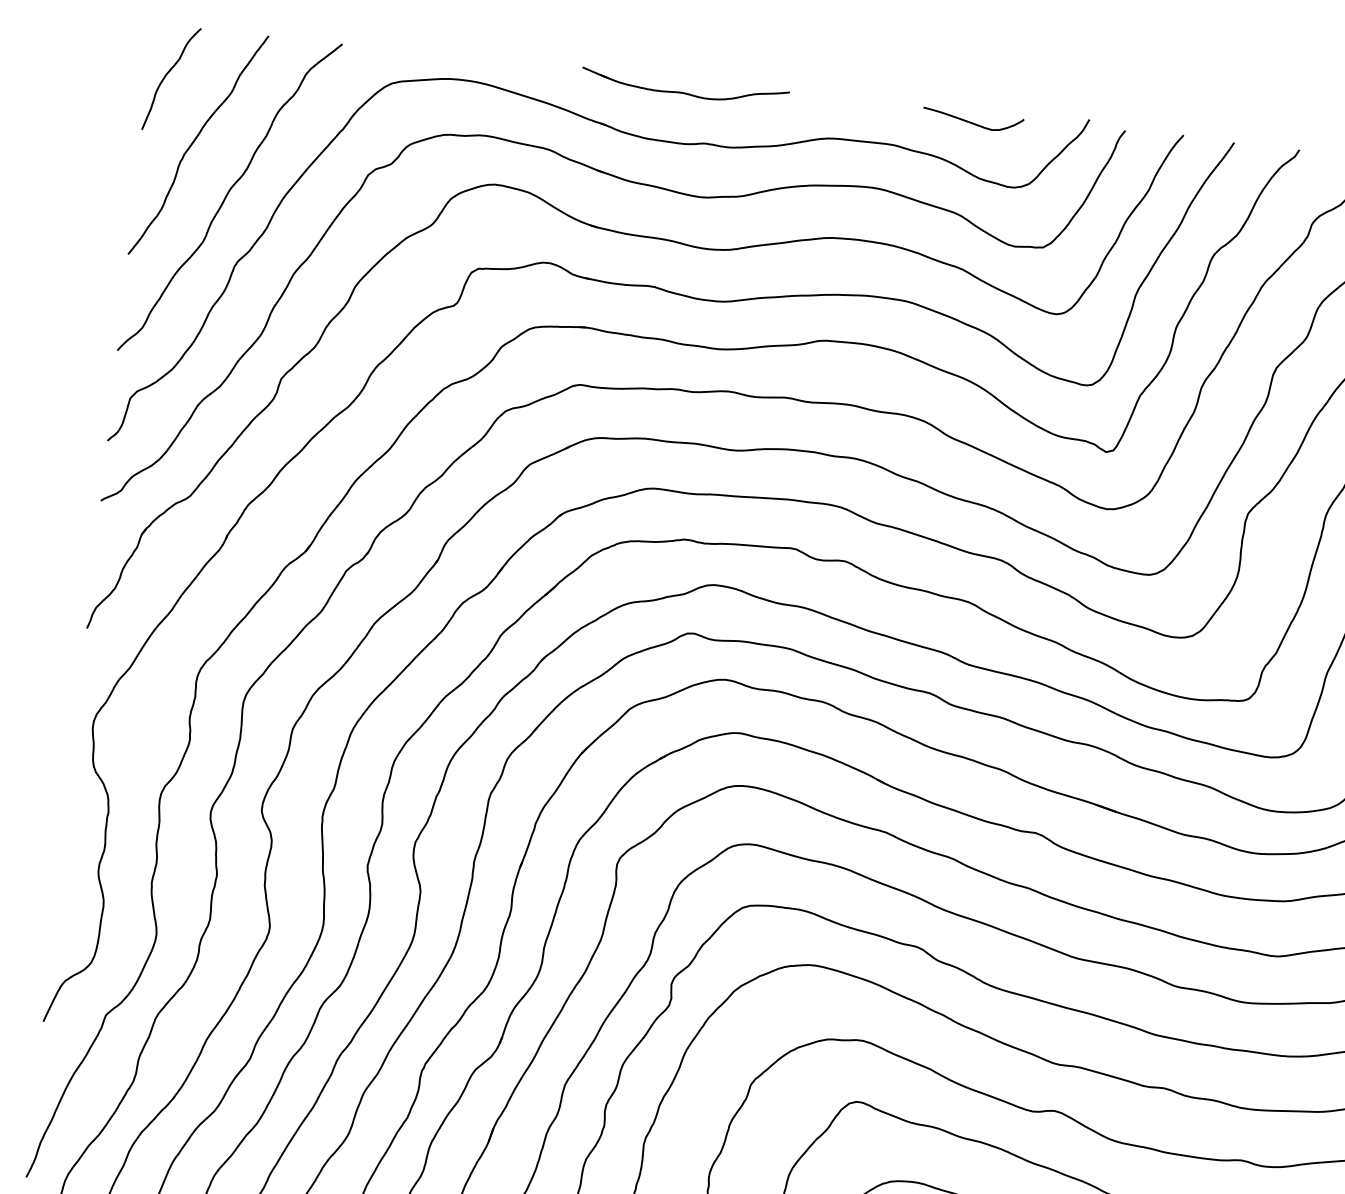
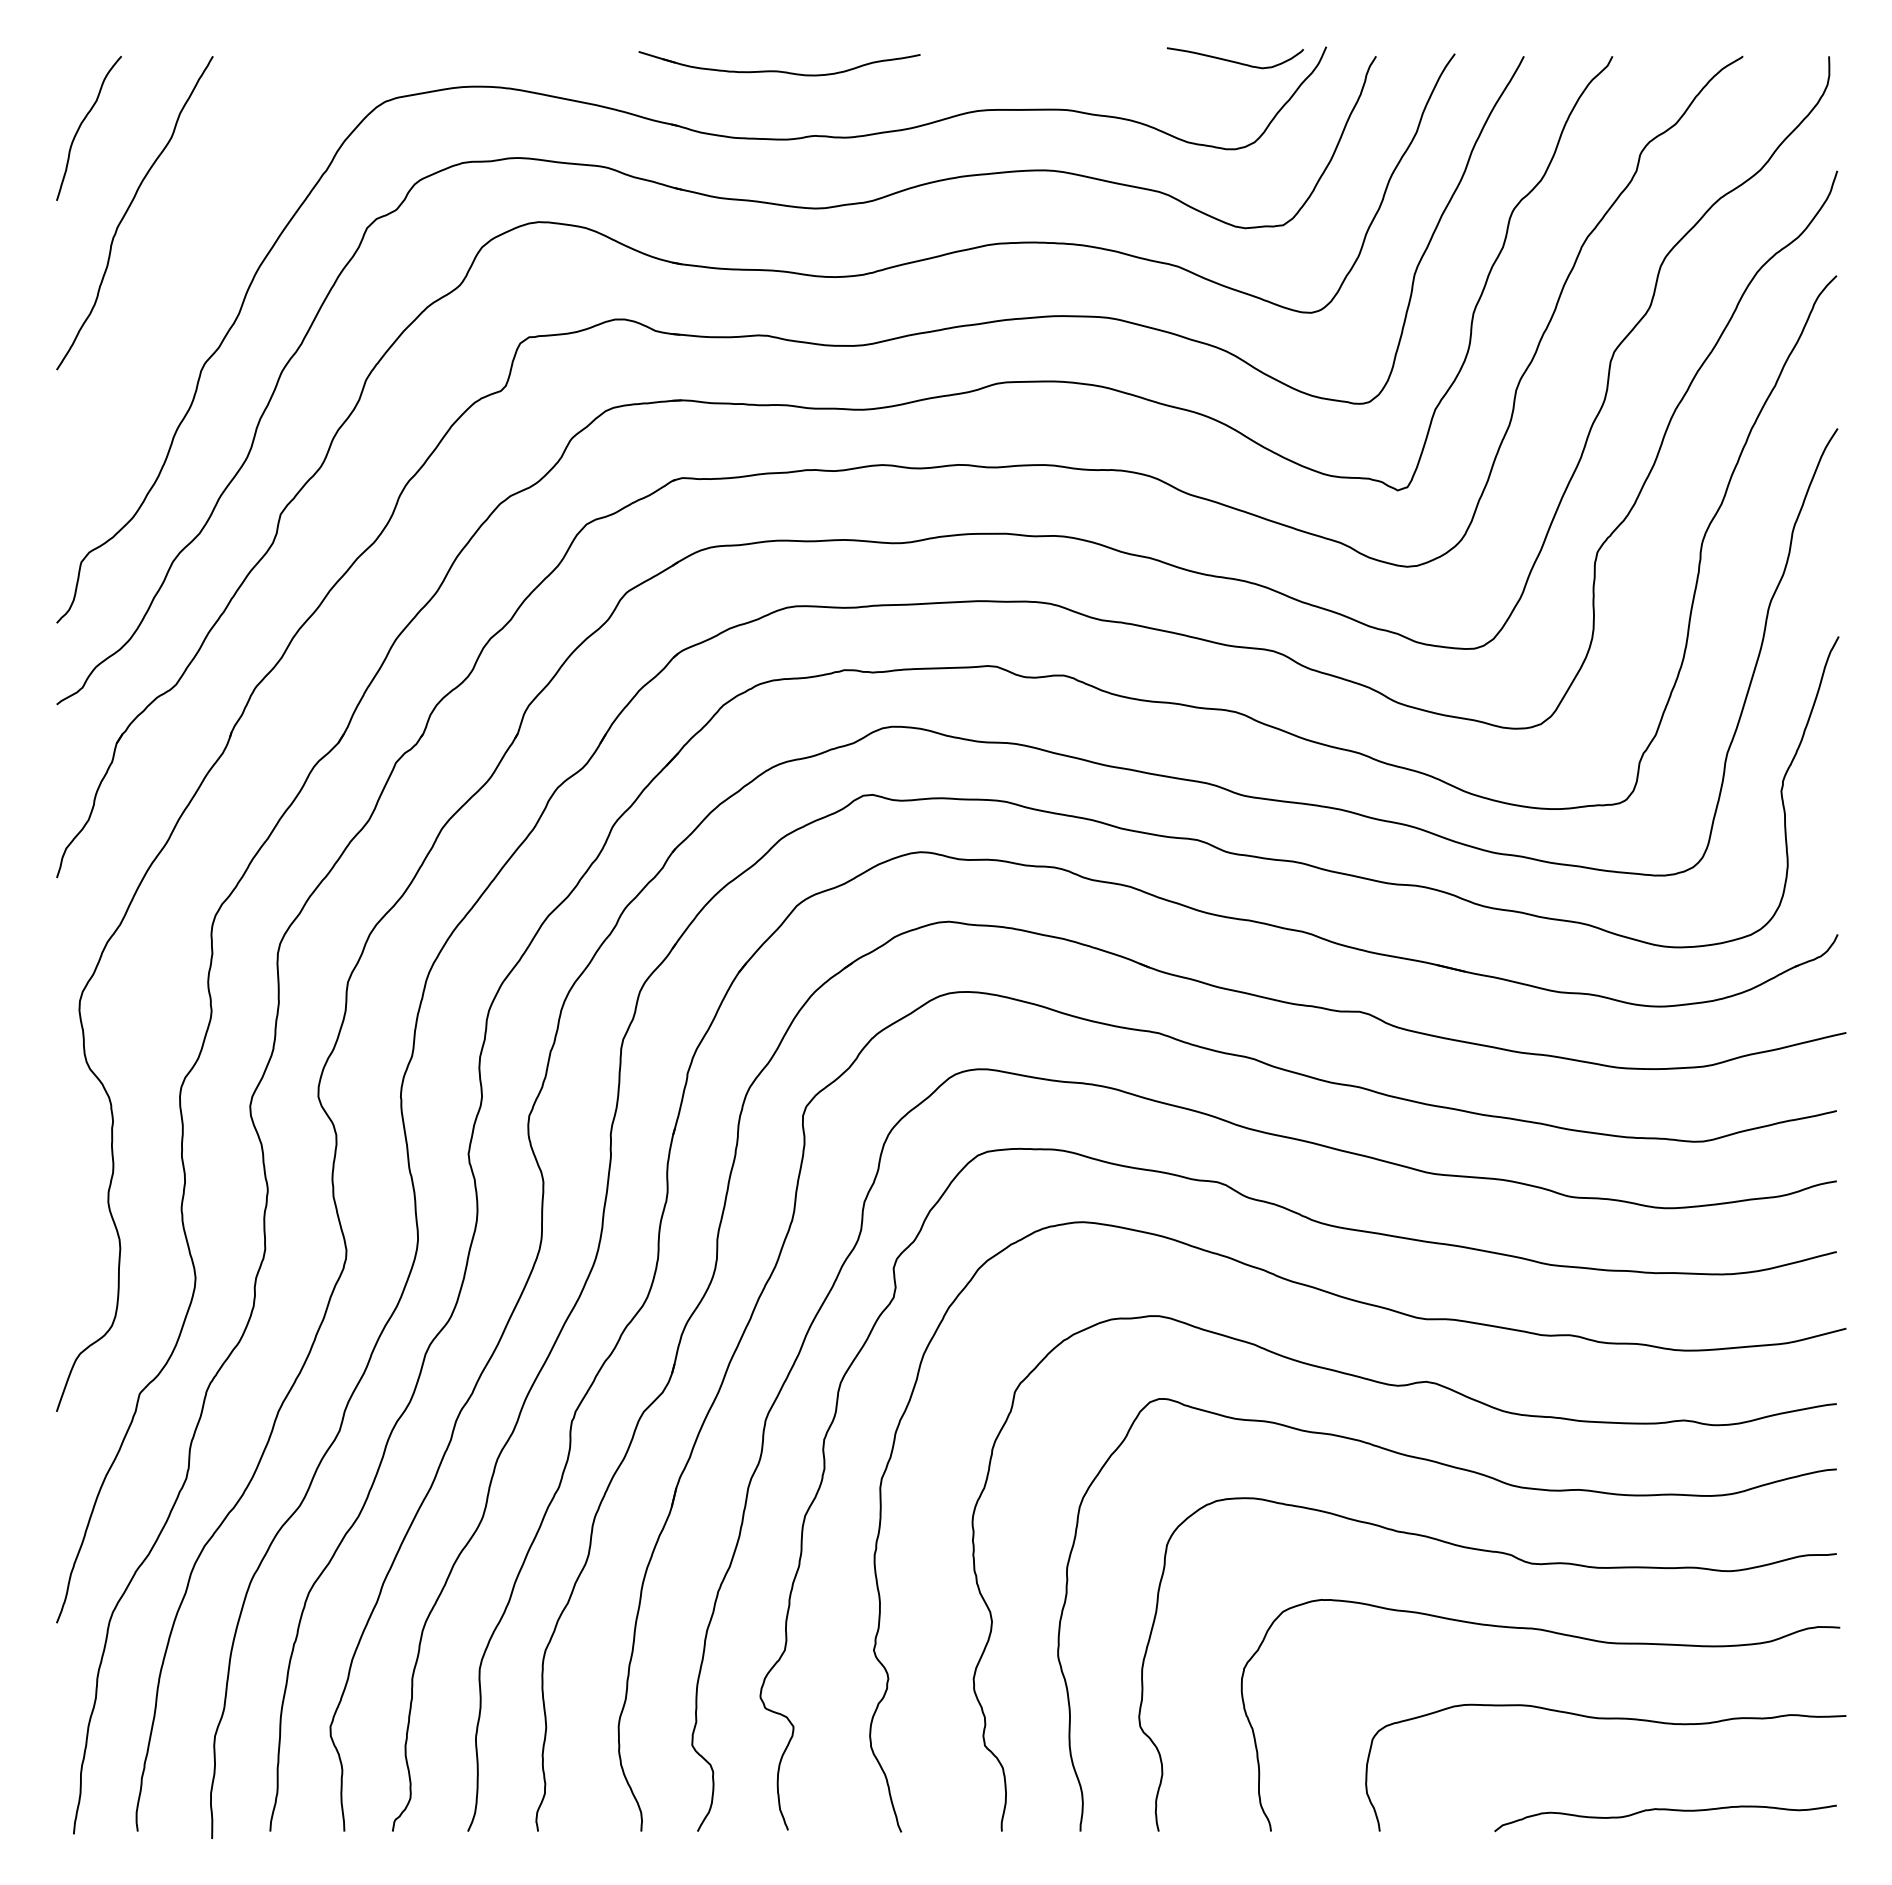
curve: (970, 121) -> (1232, 60), moved
curve: (227, 195) -> (181, 276), removed

